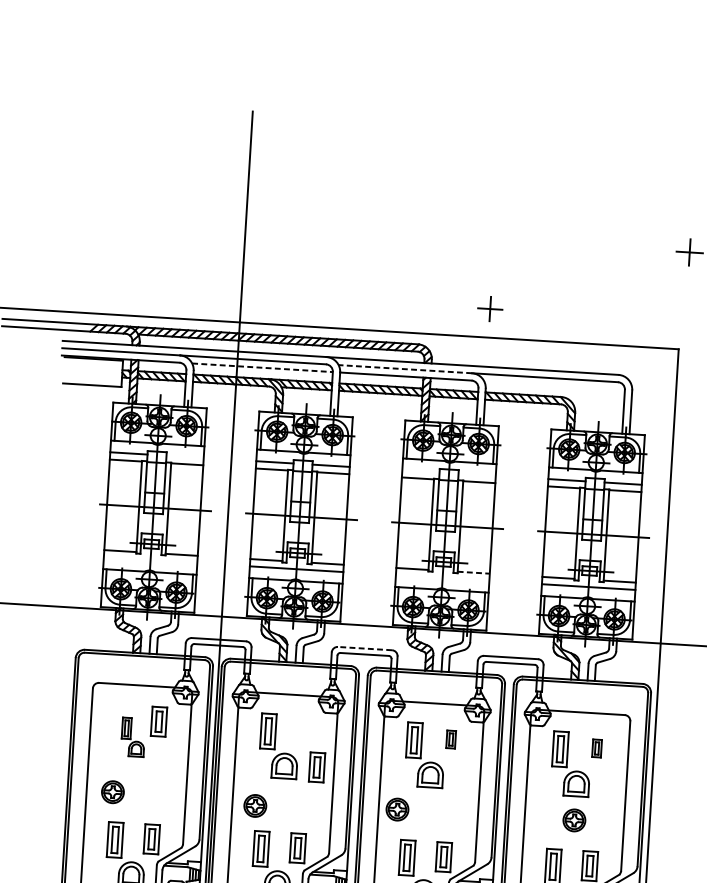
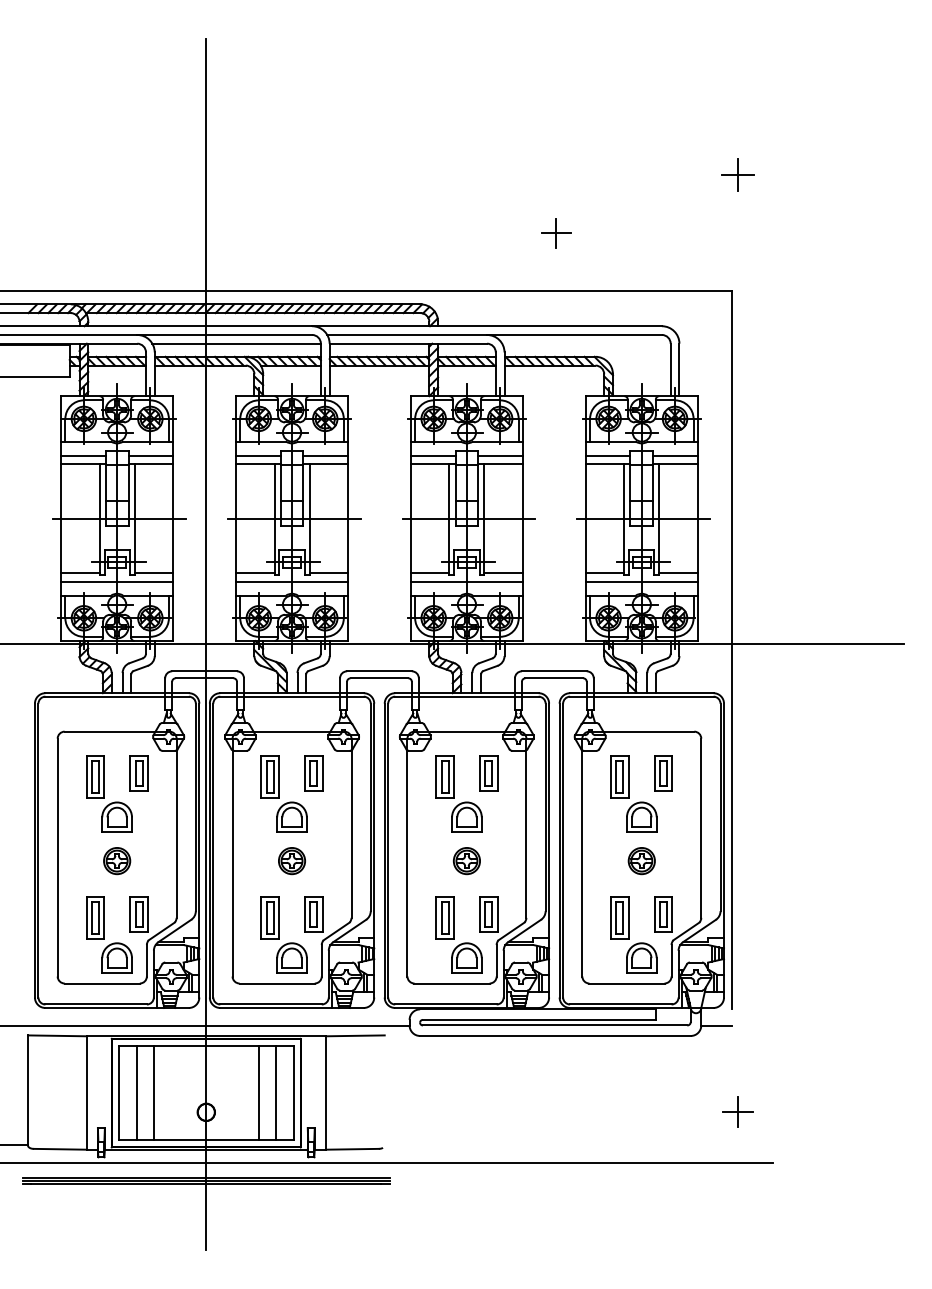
part: (490, 309) -> (556, 233), moved
line: (263, 367) -> (237, 343), dashed -> solid
line: (405, 368) -> (407, 334), dashed -> solid
line: (184, 456) -> (150, 455), added
line: (420, 471) -> (432, 455), added
line: (477, 474) -> (500, 455), added
line: (150, 560) -> (117, 581), added
line: (474, 572) -> (504, 572), dashed -> solid
line: (442, 578) -> (466, 581), added
line: (364, 648) -> (378, 671), dashed -> solid
part: (133, 736) -> (109, 793), size x1.67
part: (450, 739) -> (488, 773), size x1.67
part: (596, 748) -> (663, 773), size x1.67
part: (316, 767) -> (313, 773), moved
part: (113, 792) -> (117, 861), moved
part: (254, 806) -> (291, 861), moved
part: (397, 809) -> (466, 861), moved

